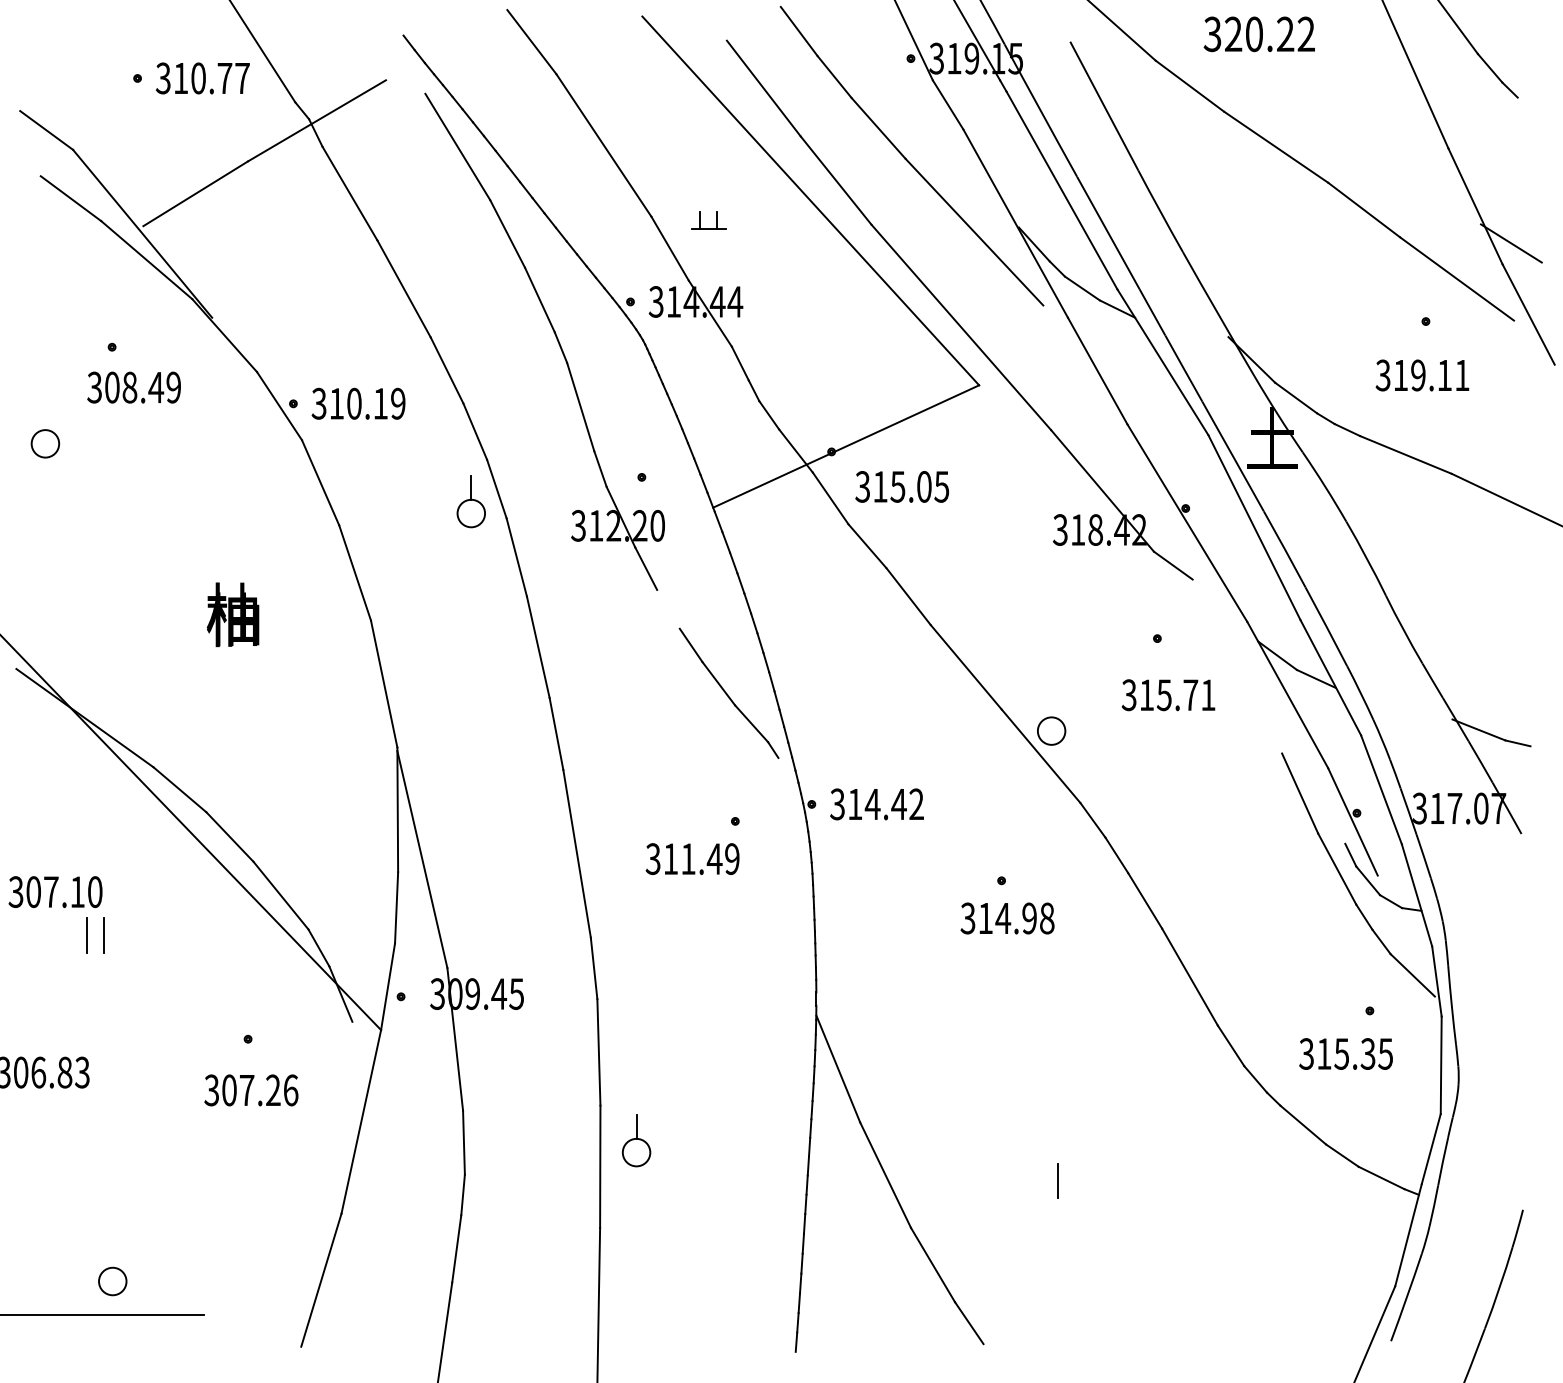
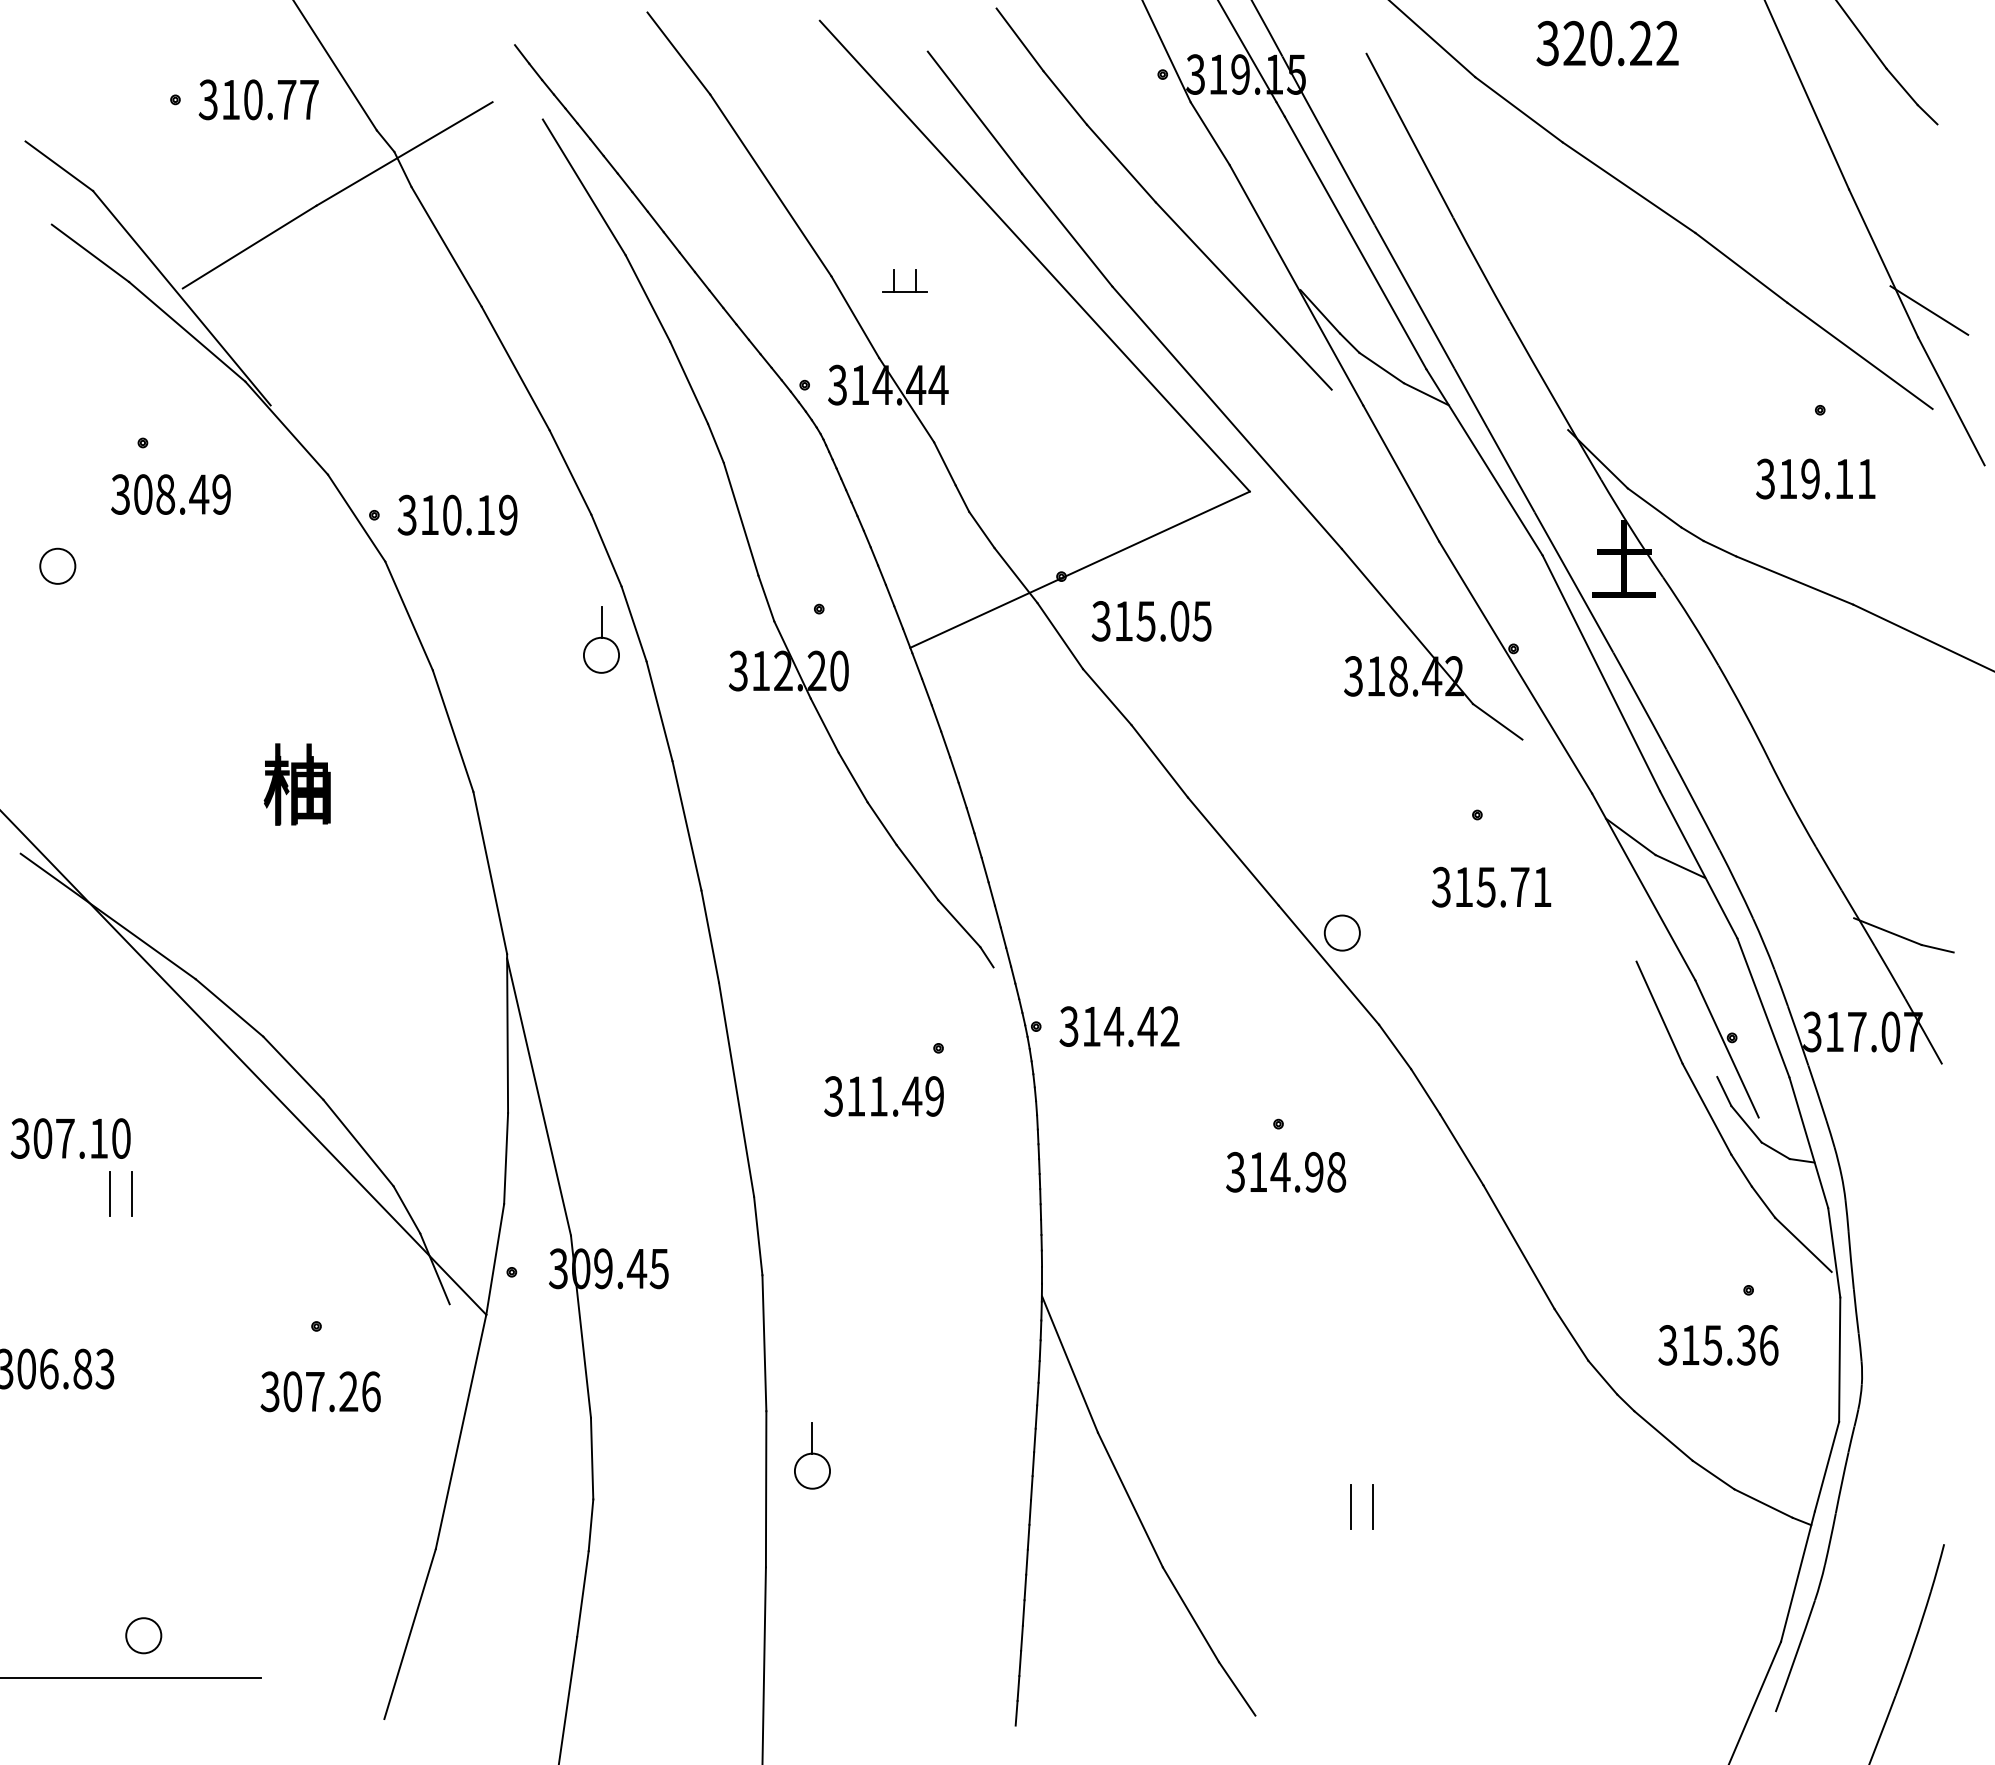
line: (667, 609) -> (852, 777), added
text: (1385, 1054) -> (1768, 1345), 315.35 -> 315.36
line: (1075, 1180) -> (1372, 1506), added

